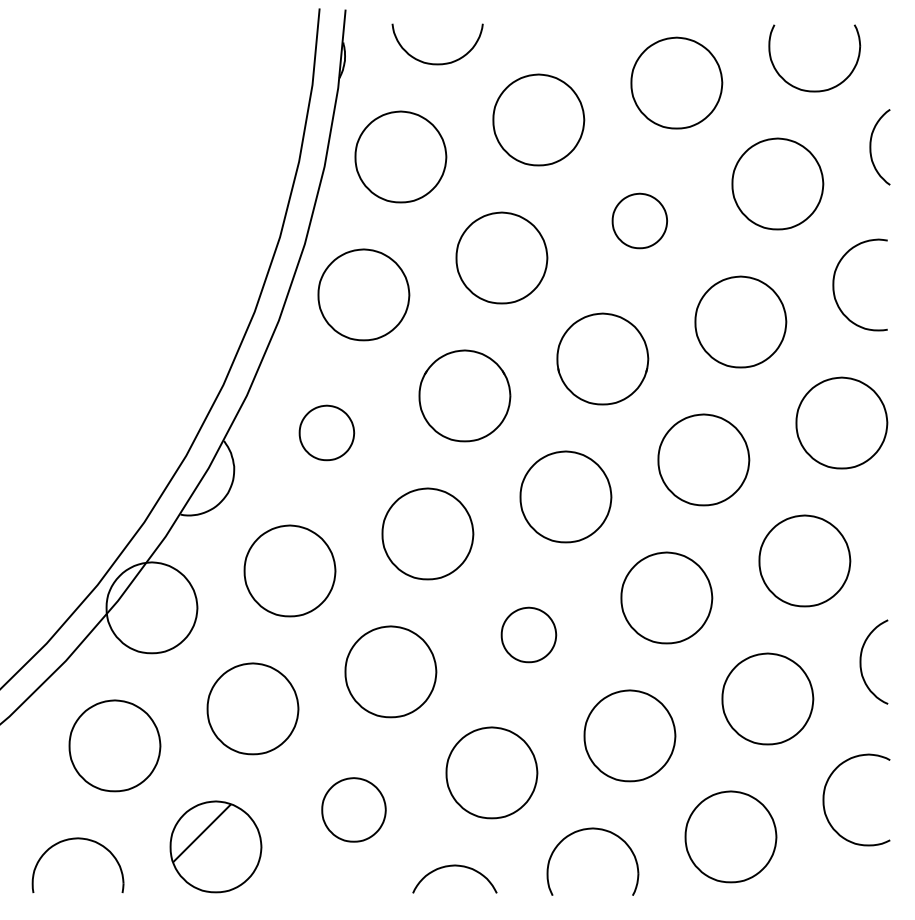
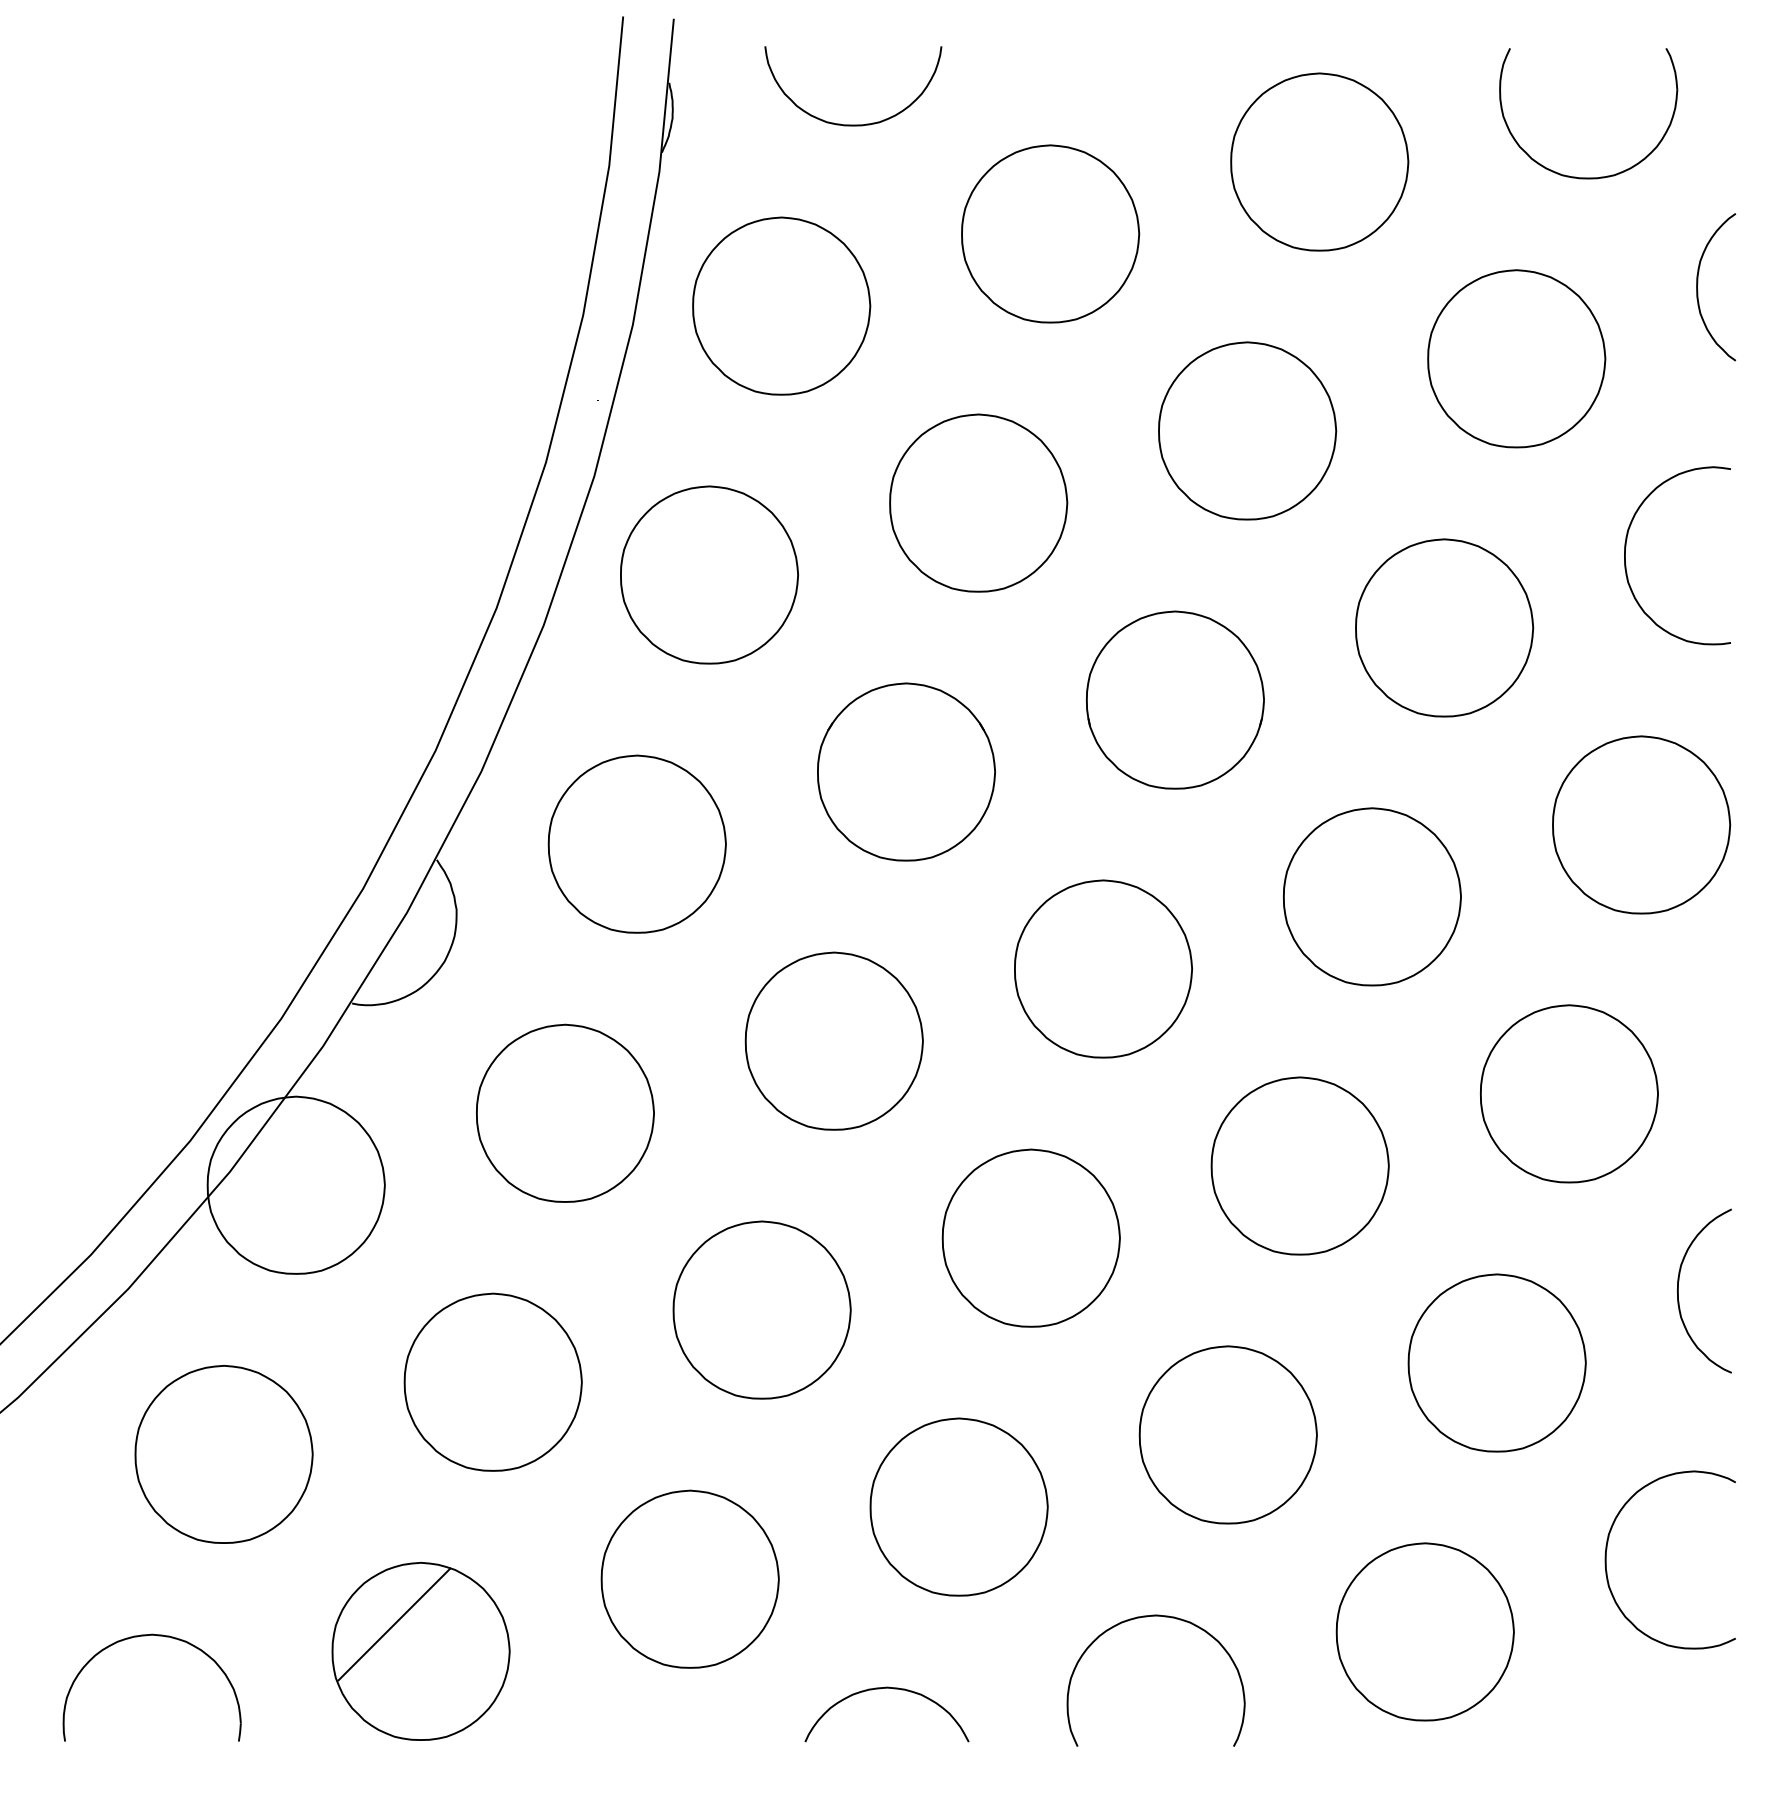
part: (639, 220) -> (1246, 429), size x1.67
part: (326, 432) -> (636, 843), size x1.67
part: (528, 634) -> (1030, 1237), size x1.67
part: (353, 809) -> (689, 1578), size x1.43

